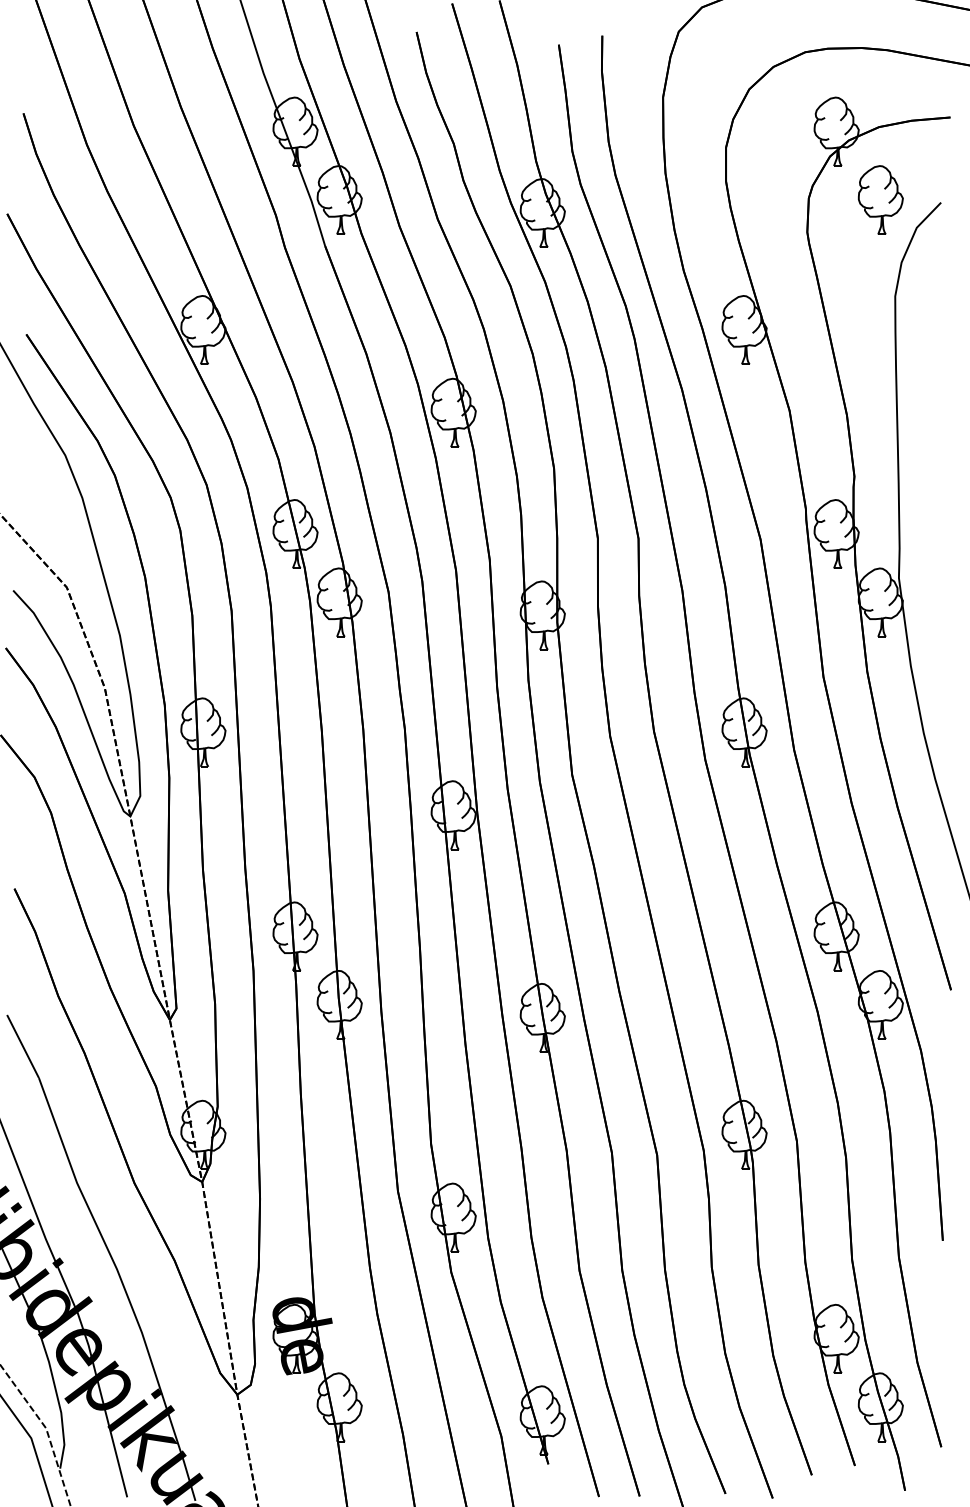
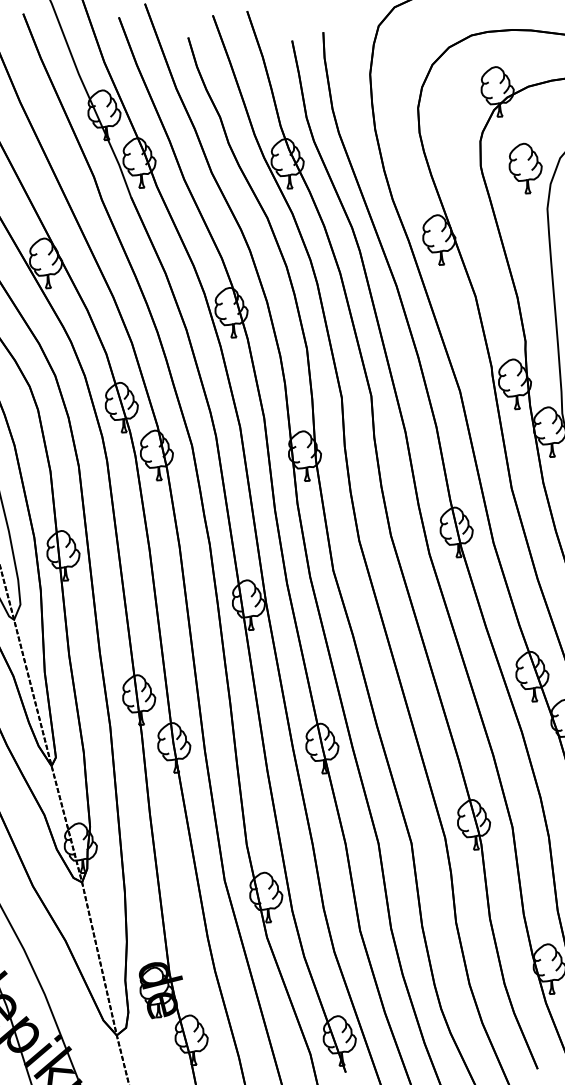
part: (880, 199) -> (525, 168), moved

